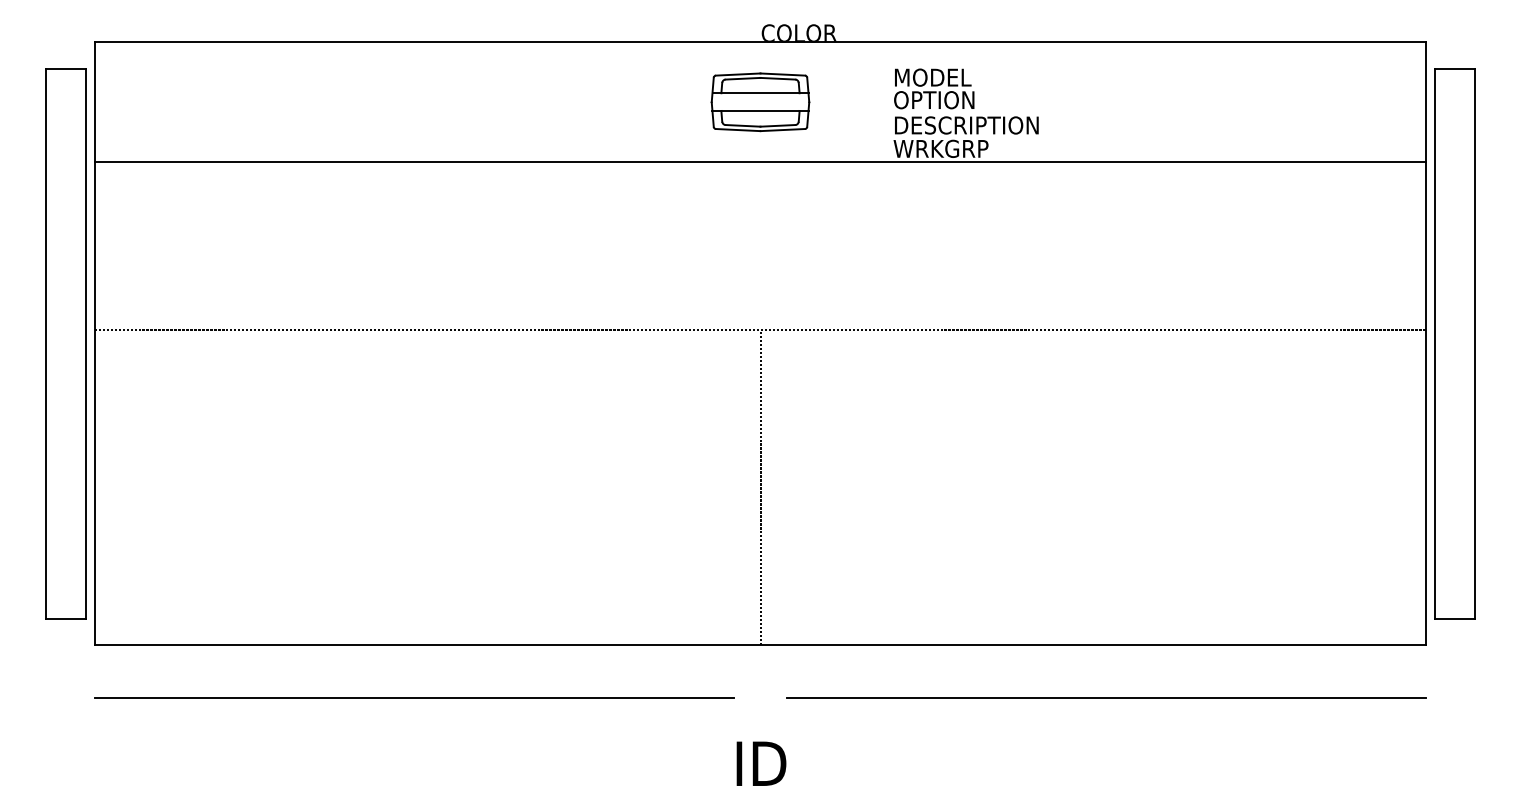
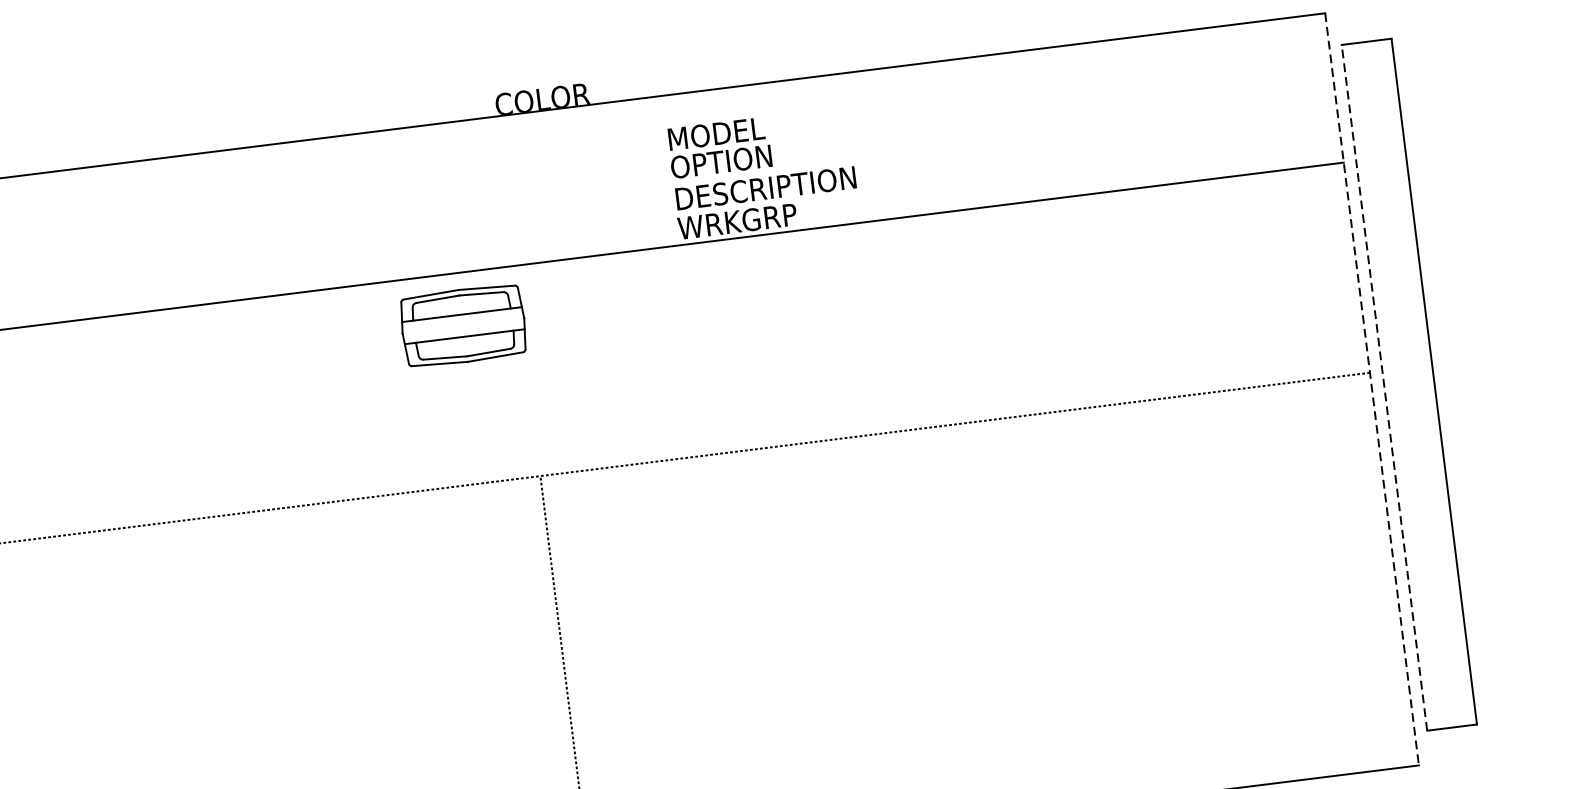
part: (760, 102) -> (463, 326), moved
line: (1435, 343) -> (1384, 387), solid -> dashed
line: (1425, 344) -> (1372, 390), solid -> dashed

